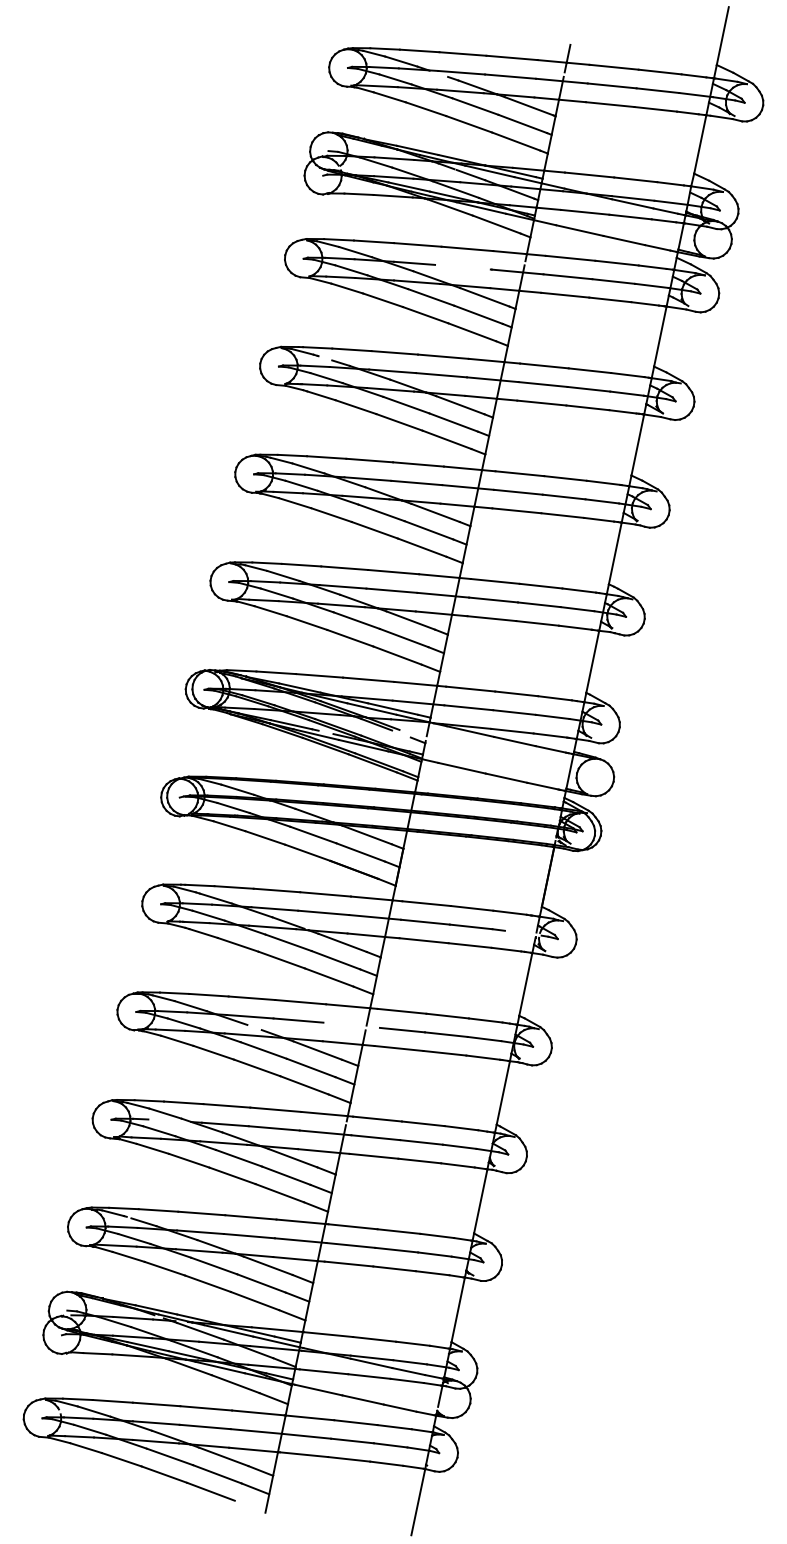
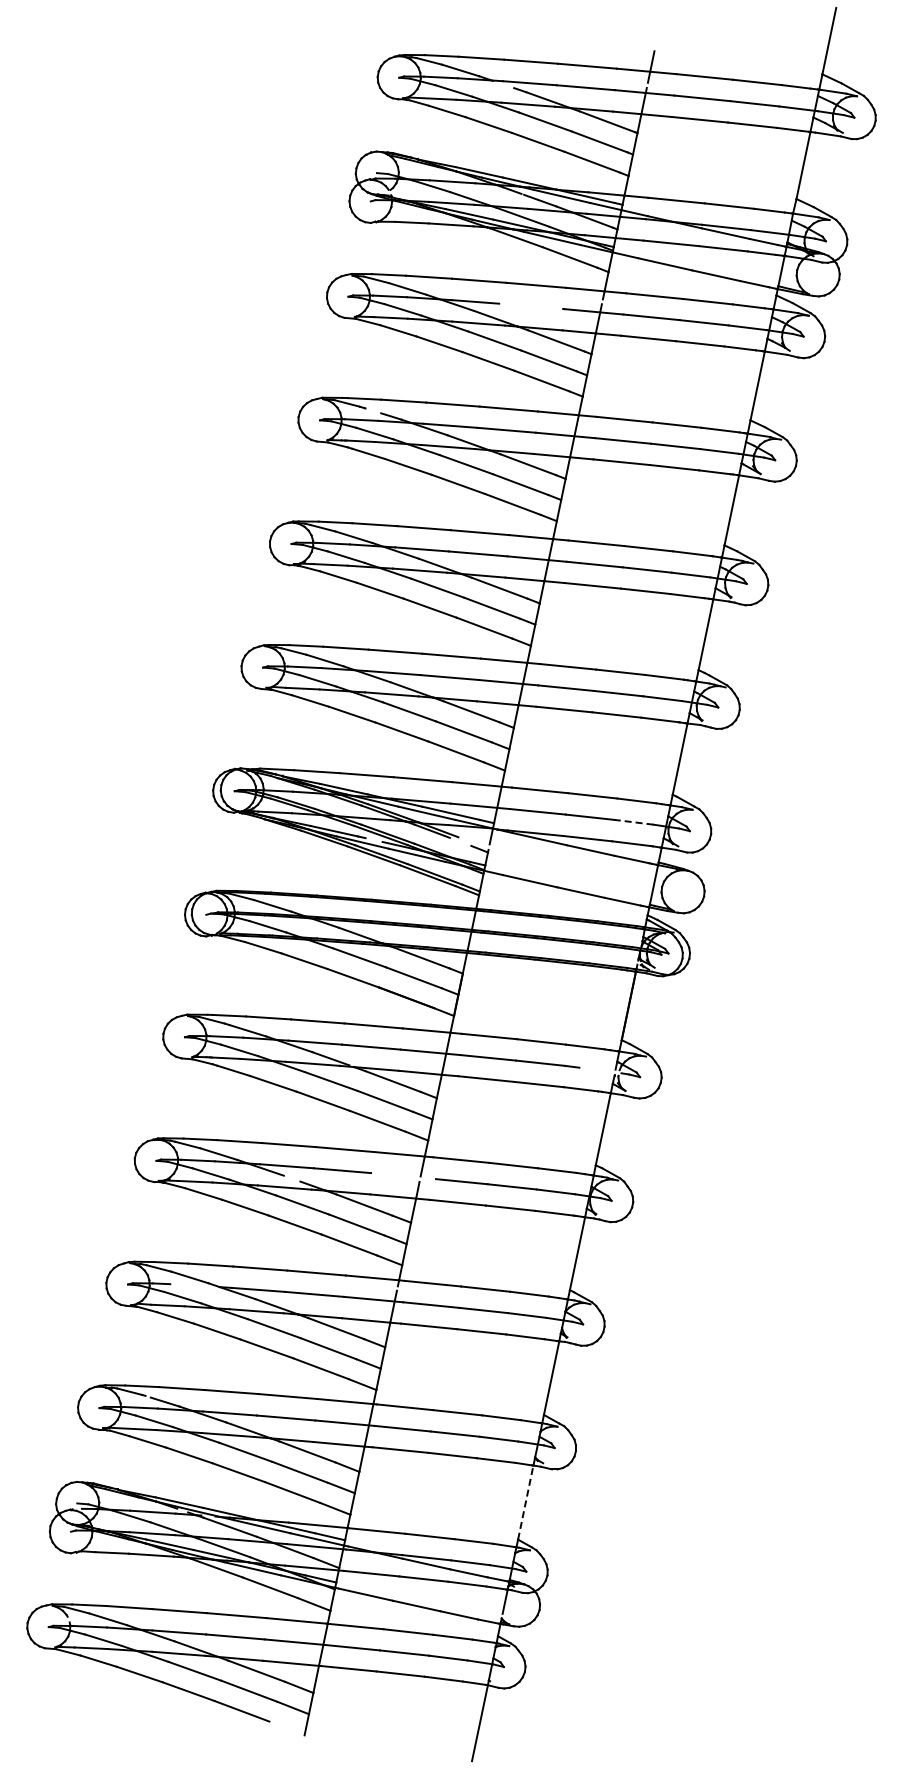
line: (552, 717) -> (633, 822), solid -> dashed
line: (457, 1309) -> (525, 1502), solid -> dashed

